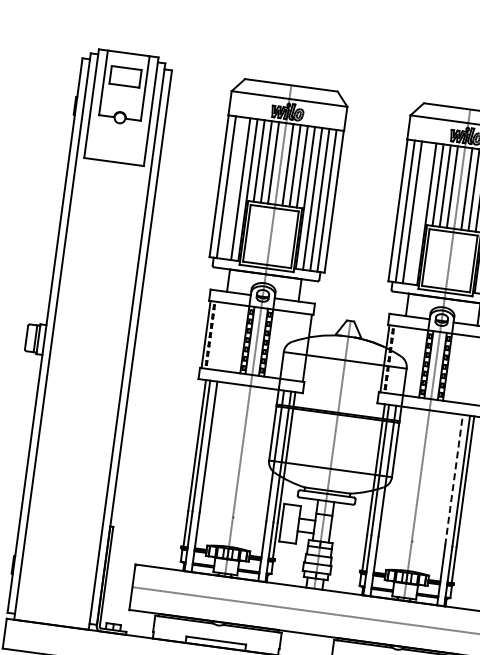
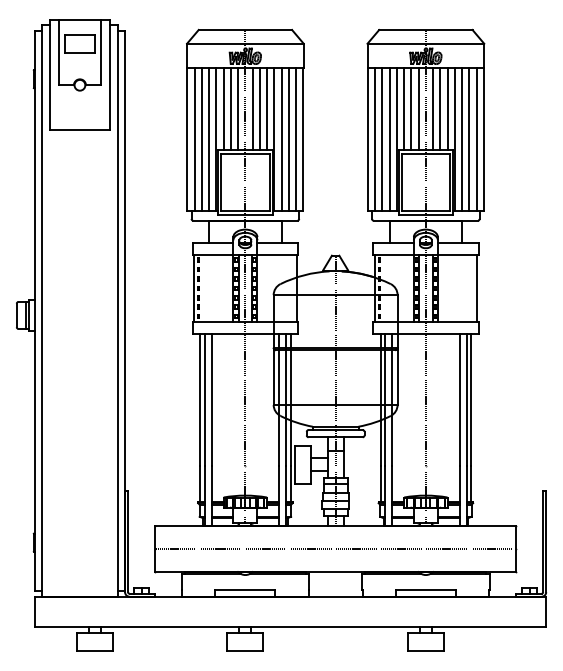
line: (233, 187) -> (201, 139), added
line: (419, 213) -> (389, 139), added
line: (454, 480) -> (459, 399), dashed -> solid

